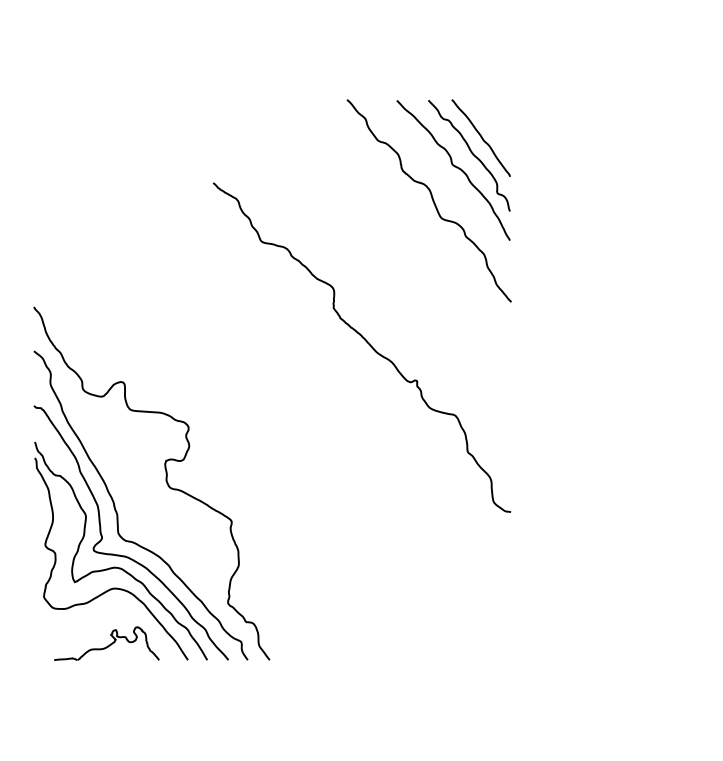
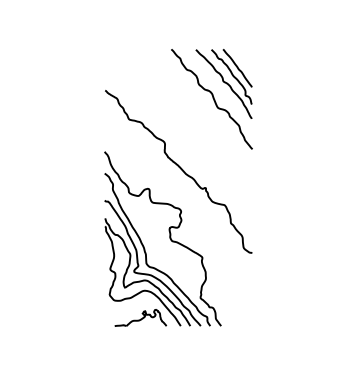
part: (165, 482) -> (169, 238), moved

